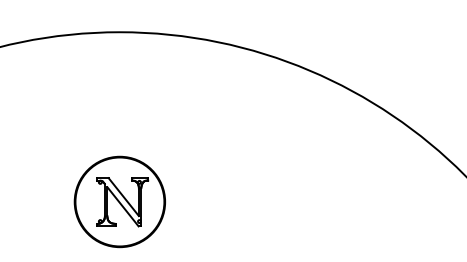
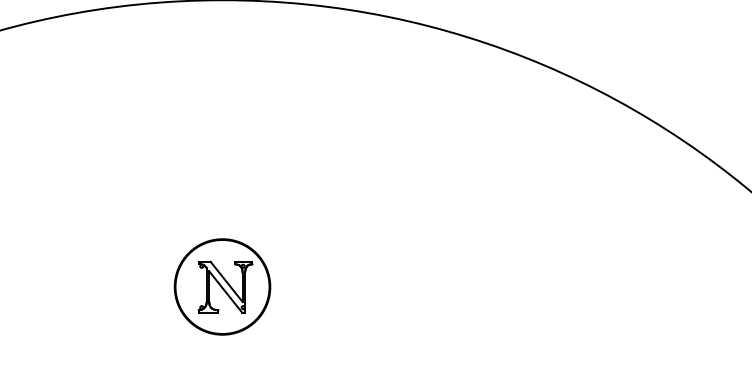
part: (119, 201) -> (222, 286), size x0.62

